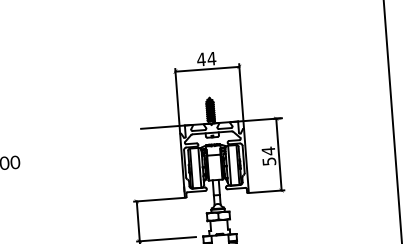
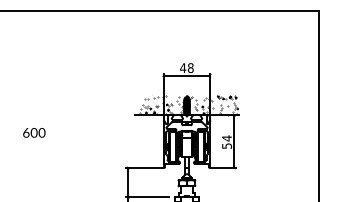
text: (211, 59) -> (190, 68), 44 -> 48
hatch: (212, 110) -> (188, 105), added

